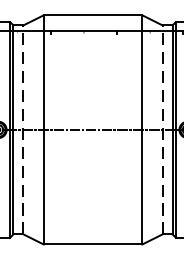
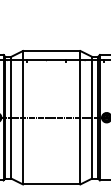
line: (23, 129) -> (11, 117), dashed -> solid
line: (163, 129) -> (92, 117), dashed -> solid

